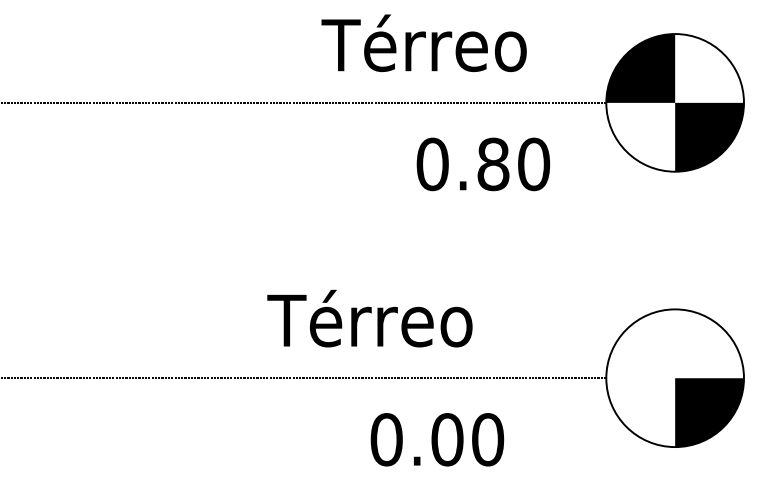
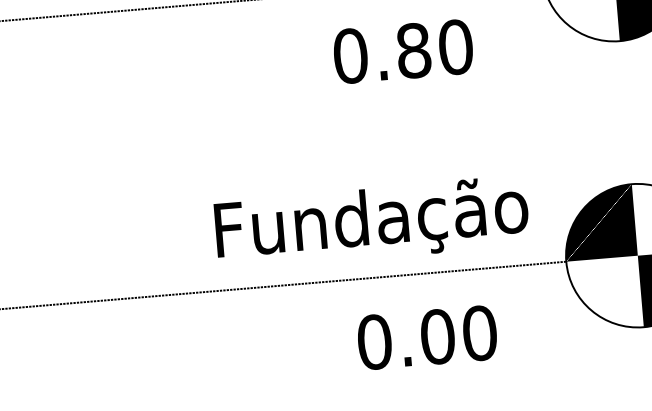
text: (483, 164) -> (403, 51), moved
text: (420, 324) -> (368, 222), Térreo -> Fundação
fill: (640, 343) -> (598, 222), added
text: (437, 439) -> (427, 337), moved

